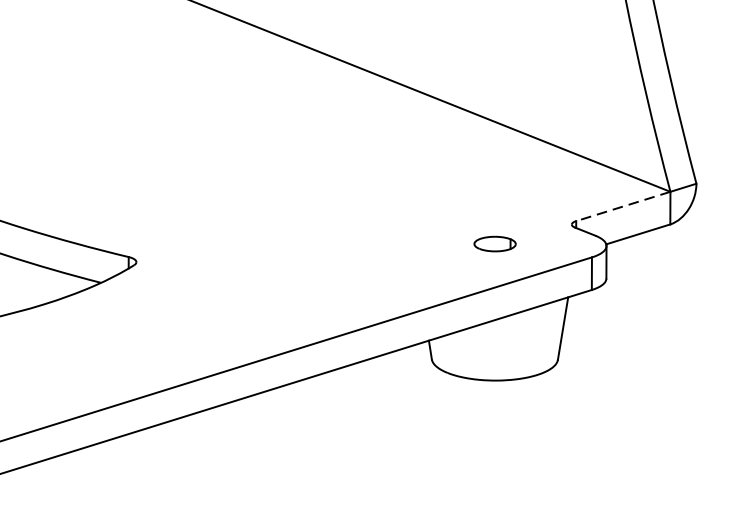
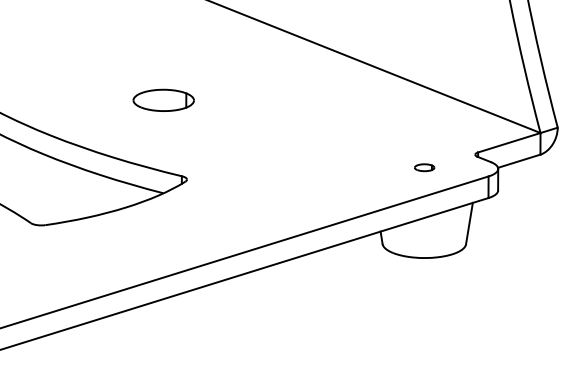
part: (100, 141) -> (163, 99), added
line: (623, 206) -> (509, 142), dashed -> solid
part: (495, 243) -> (424, 167), size x0.71

